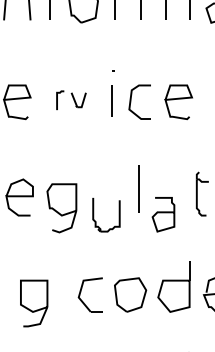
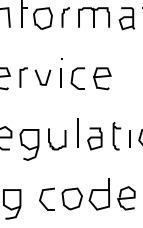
part: (71, 100) -> (35, 77), size x1.67
part: (162, 213) -> (94, 138), moved
part: (118, 215) -> (64, 139), moved

